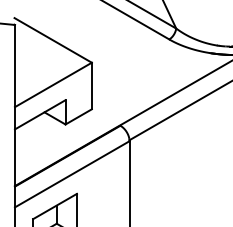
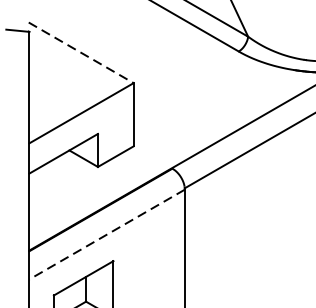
line: (53, 40) -> (81, 52), solid -> dashed
line: (71, 174) -> (106, 234), solid -> dashed

